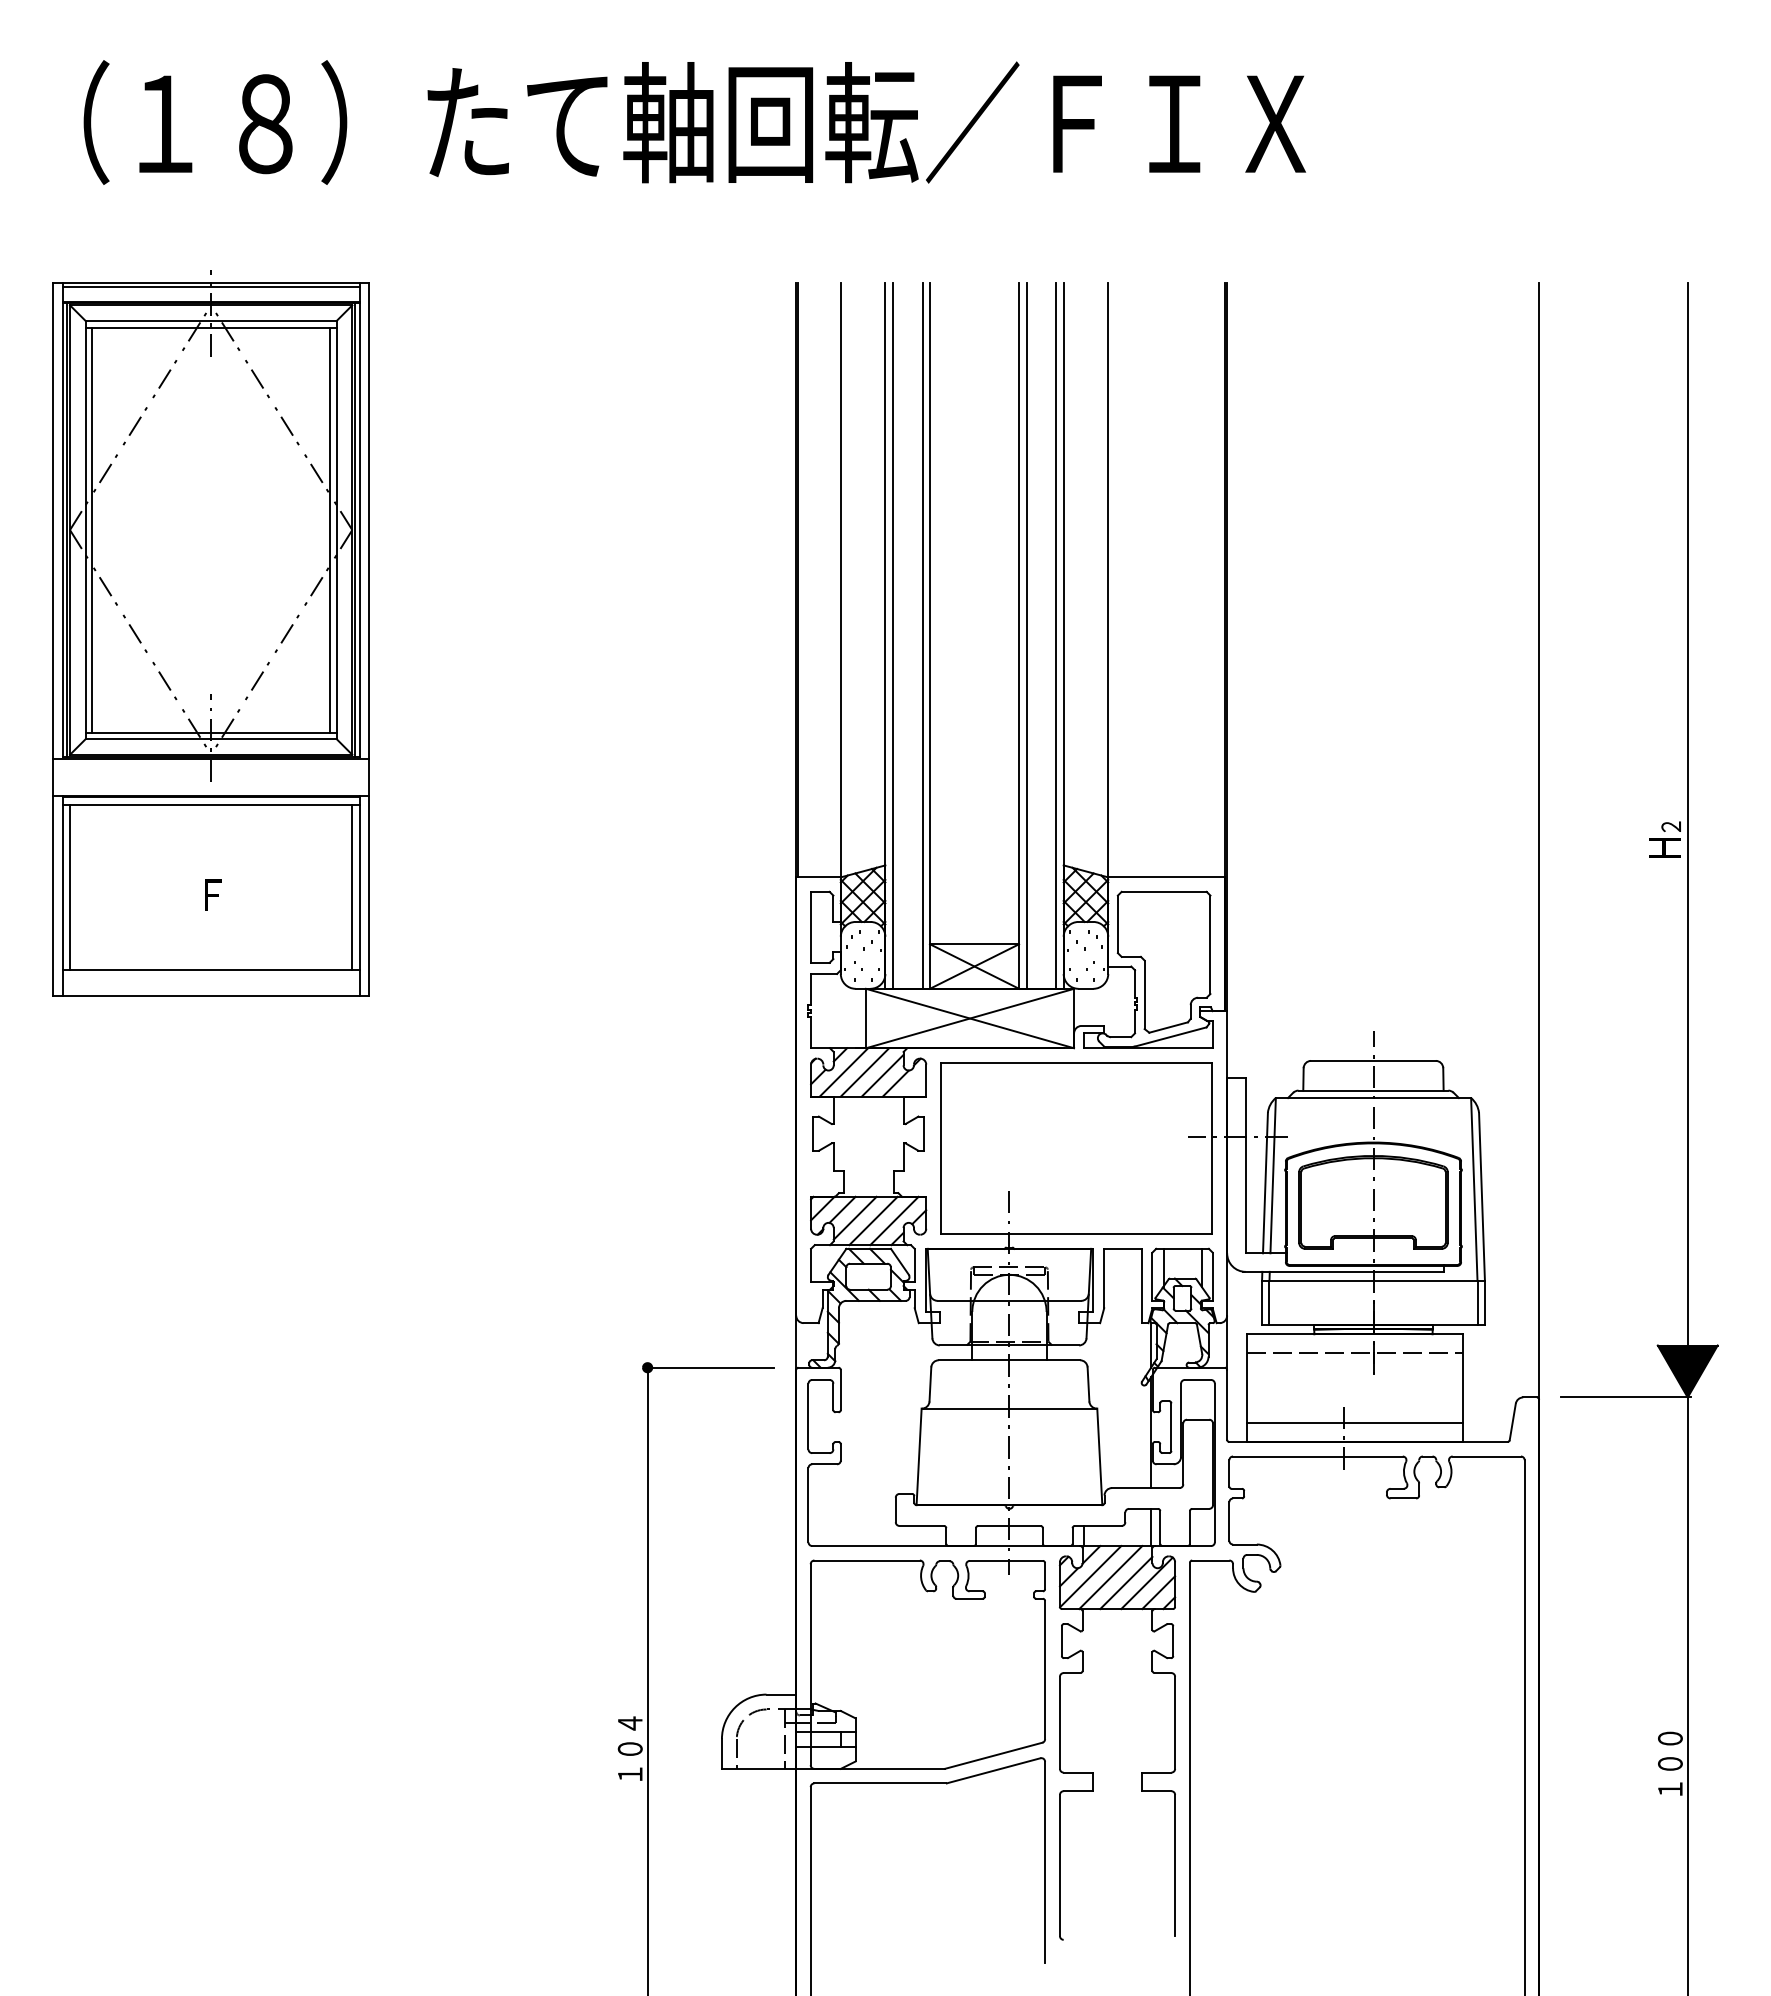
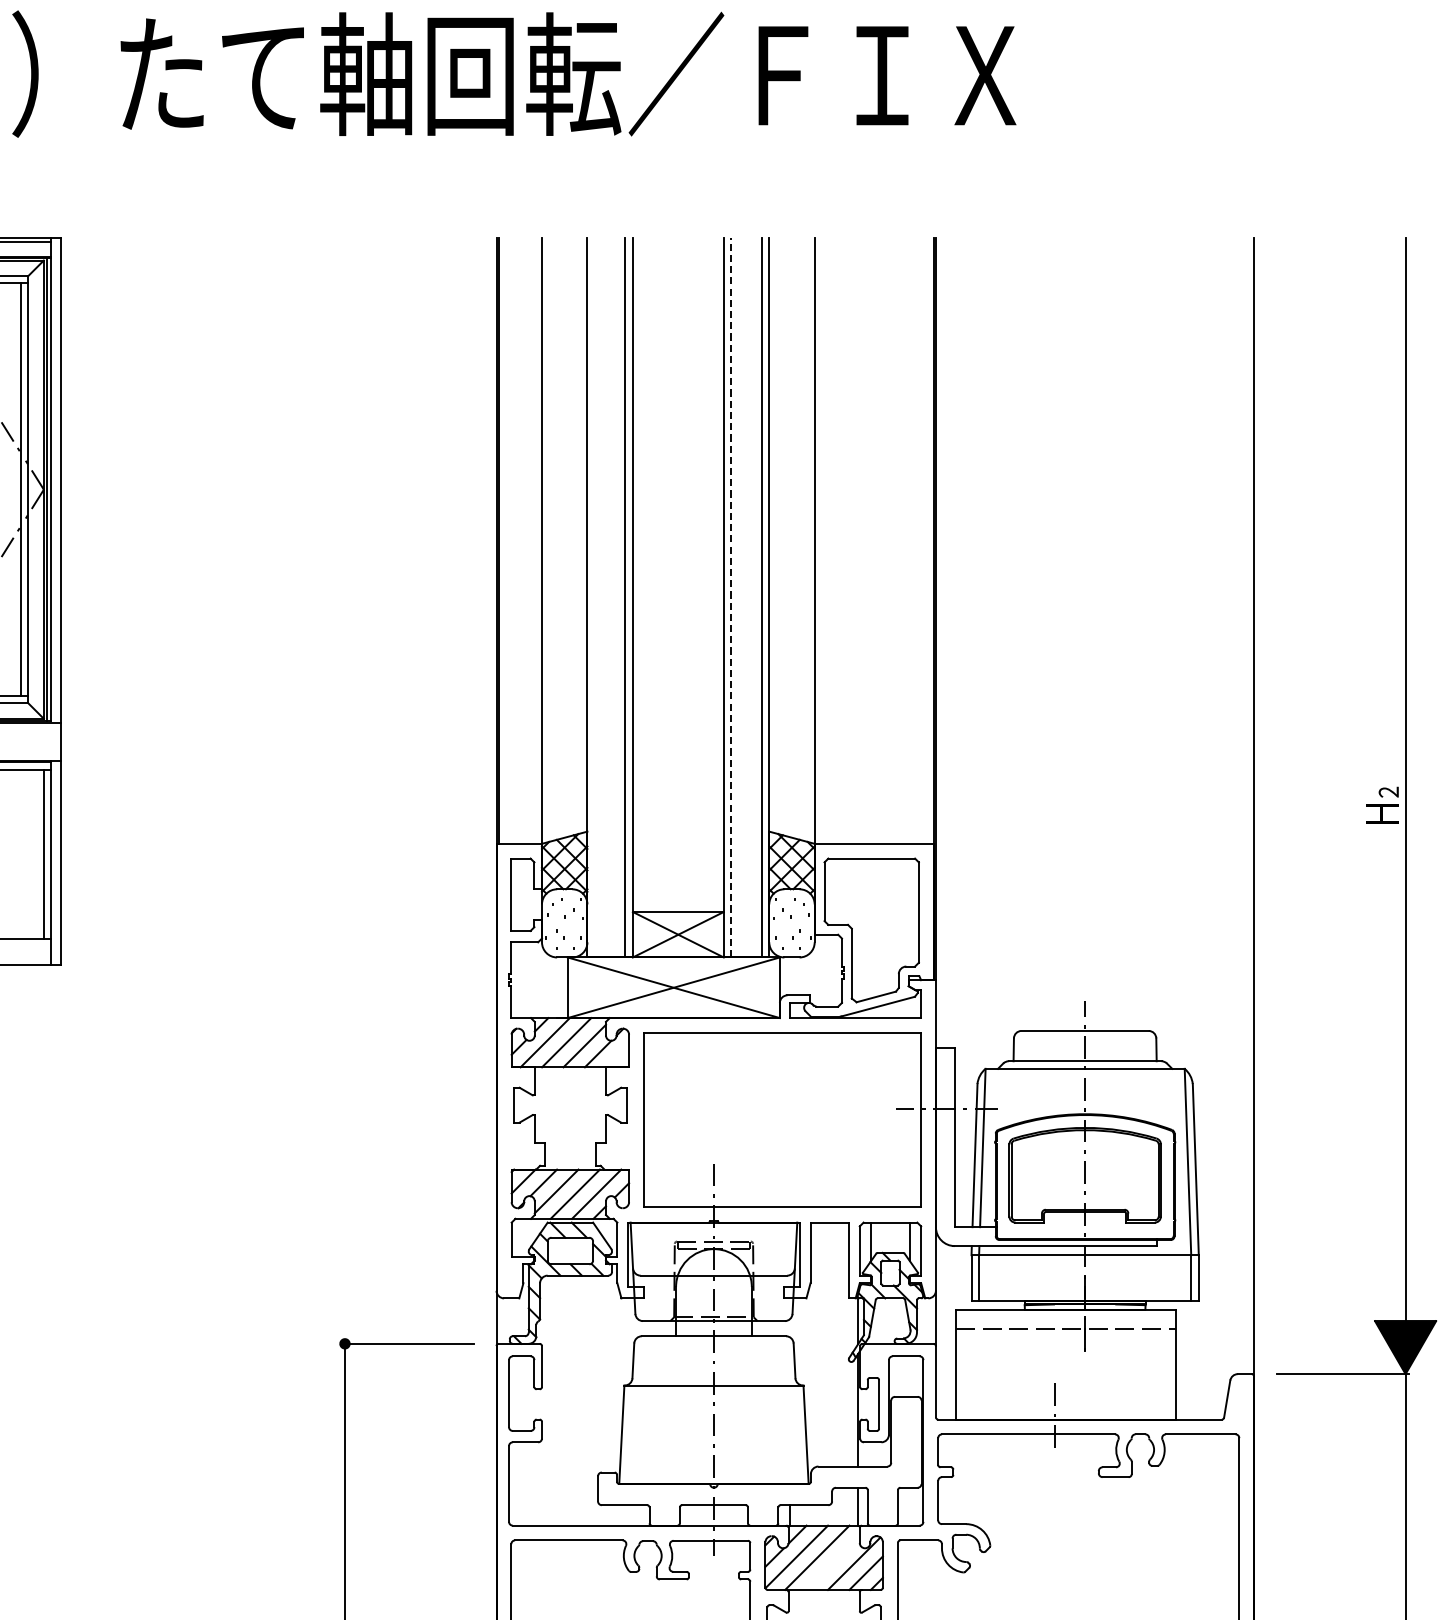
line: (892, 635) -> (594, 597), removed
line: (1026, 635) -> (731, 597), solid -> dashed
line: (1354, 1423) -> (1065, 1400), removed
line: (1126, 1582) -> (833, 1562), removed

